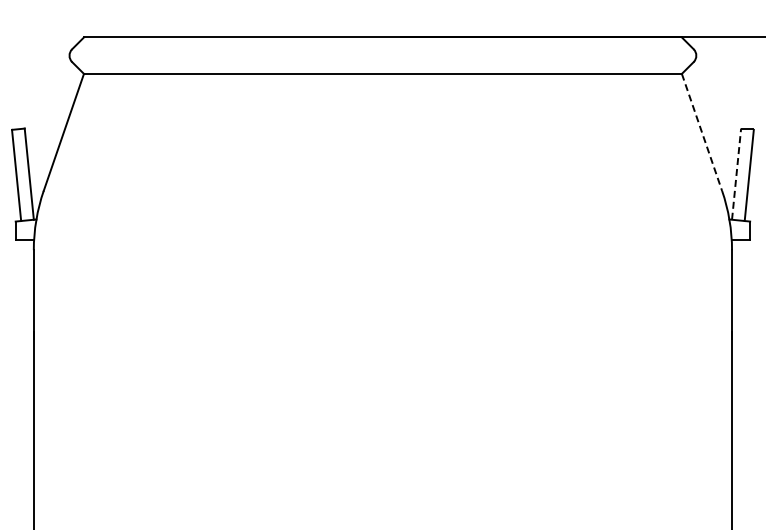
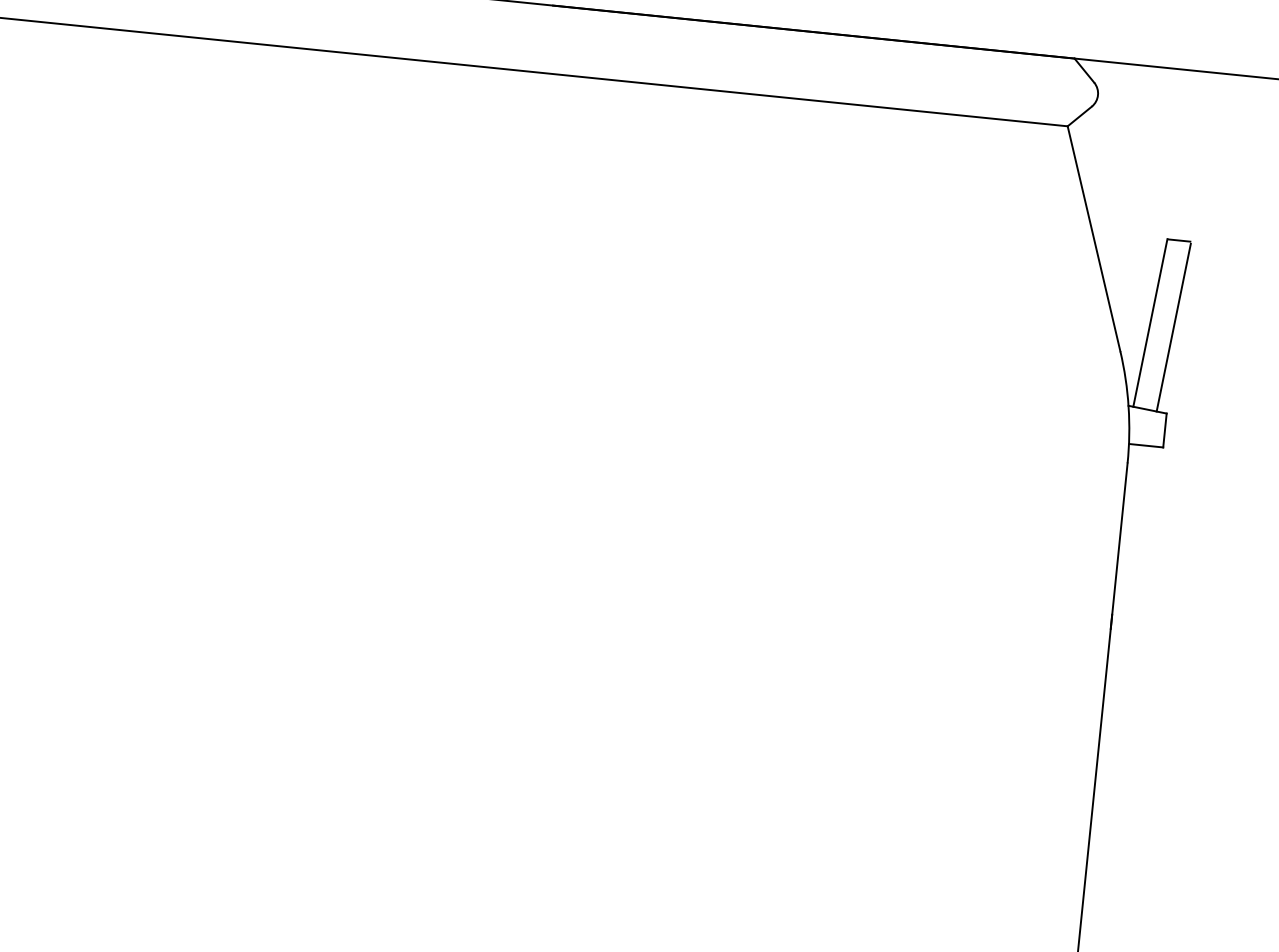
line: (702, 132) -> (1094, 239), dashed -> solid
line: (736, 174) -> (1150, 323), dashed -> solid

